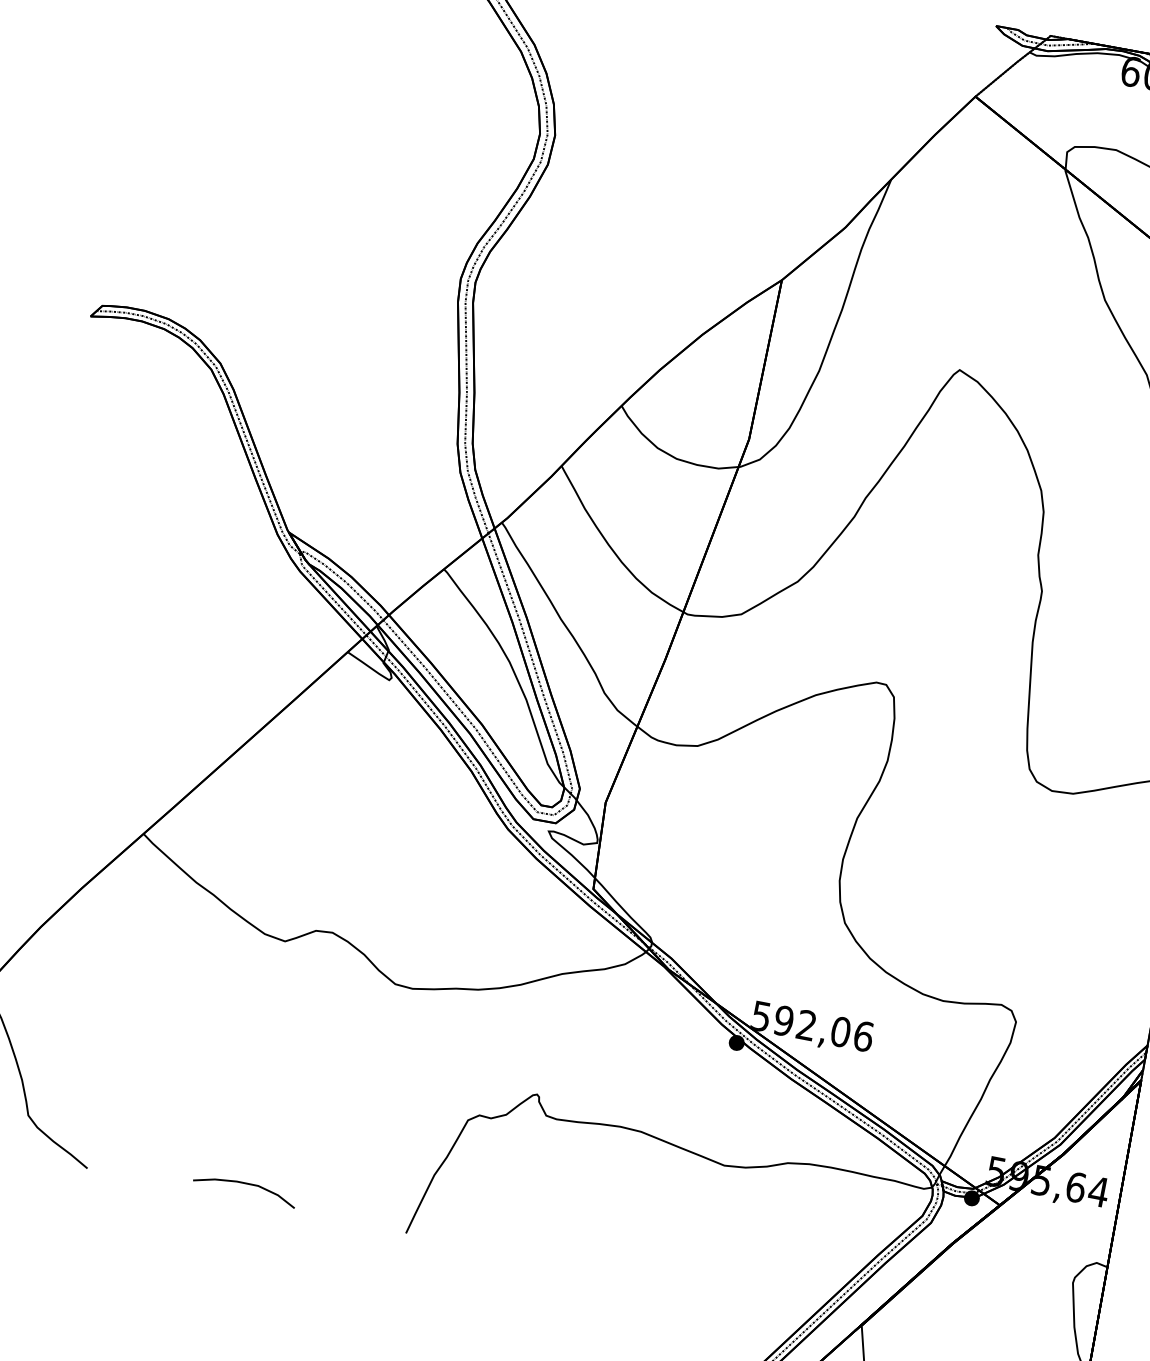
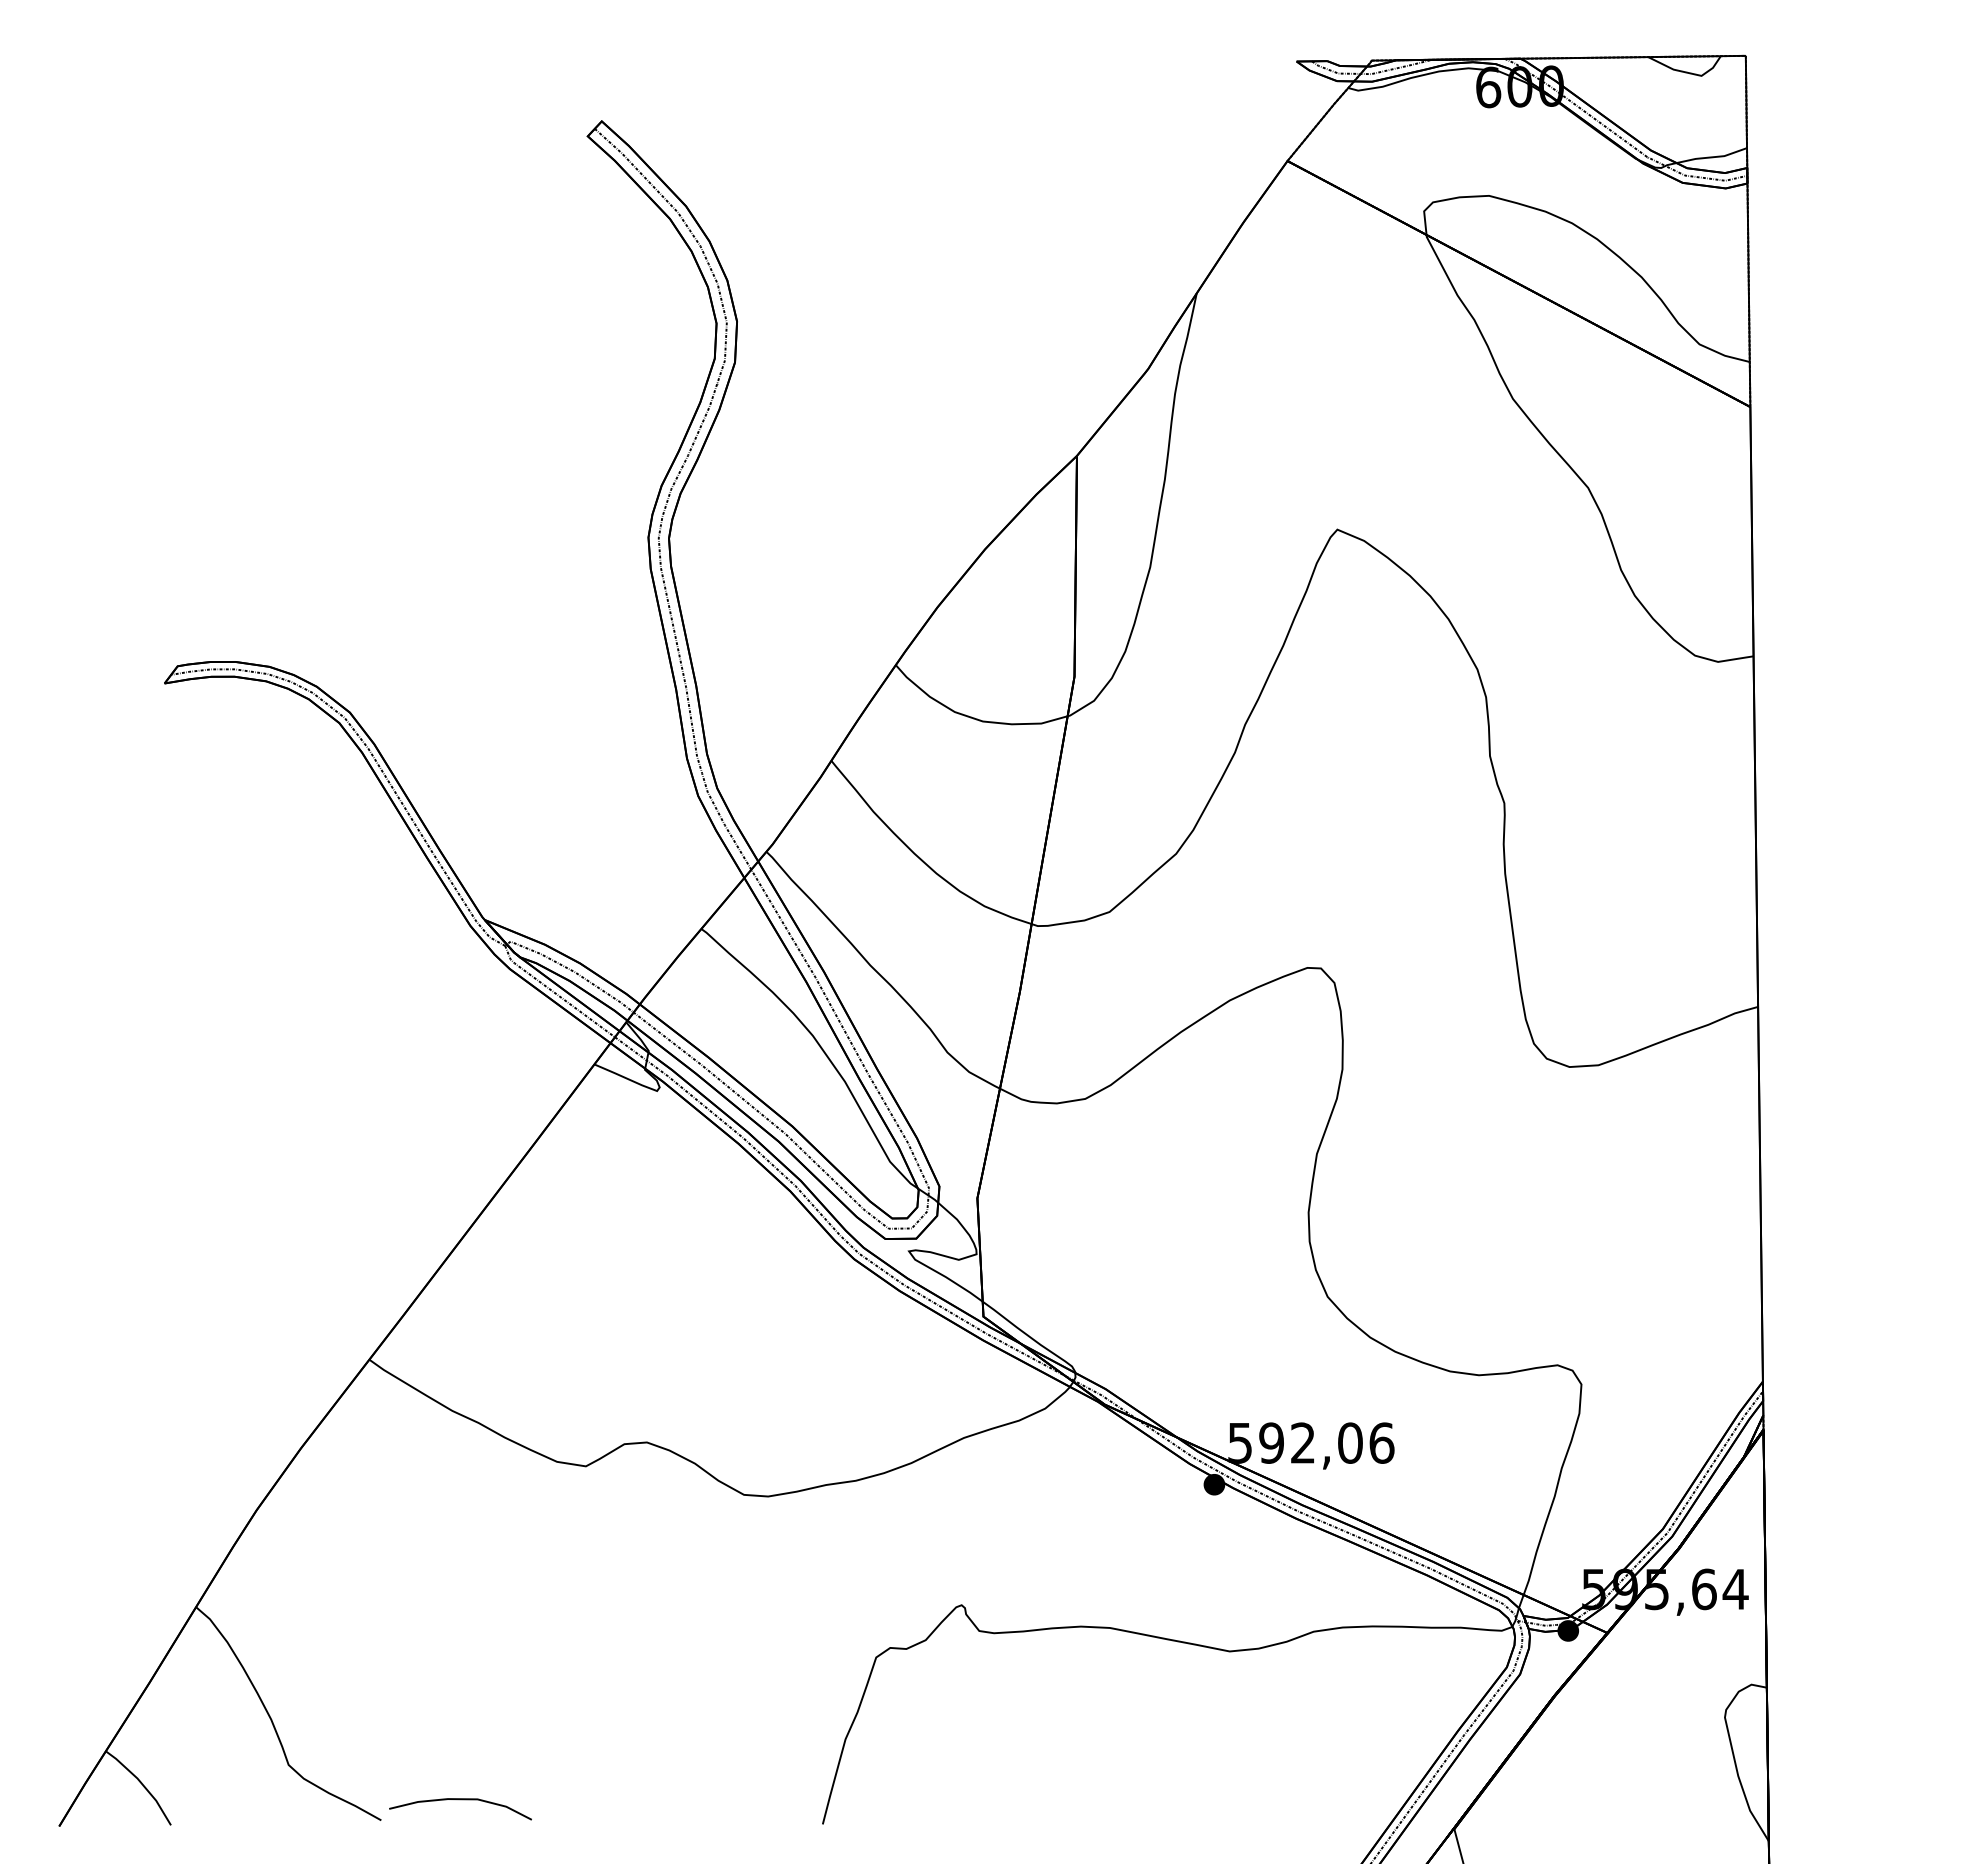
curve: (245, 1184) -> (460, 1800), moved

